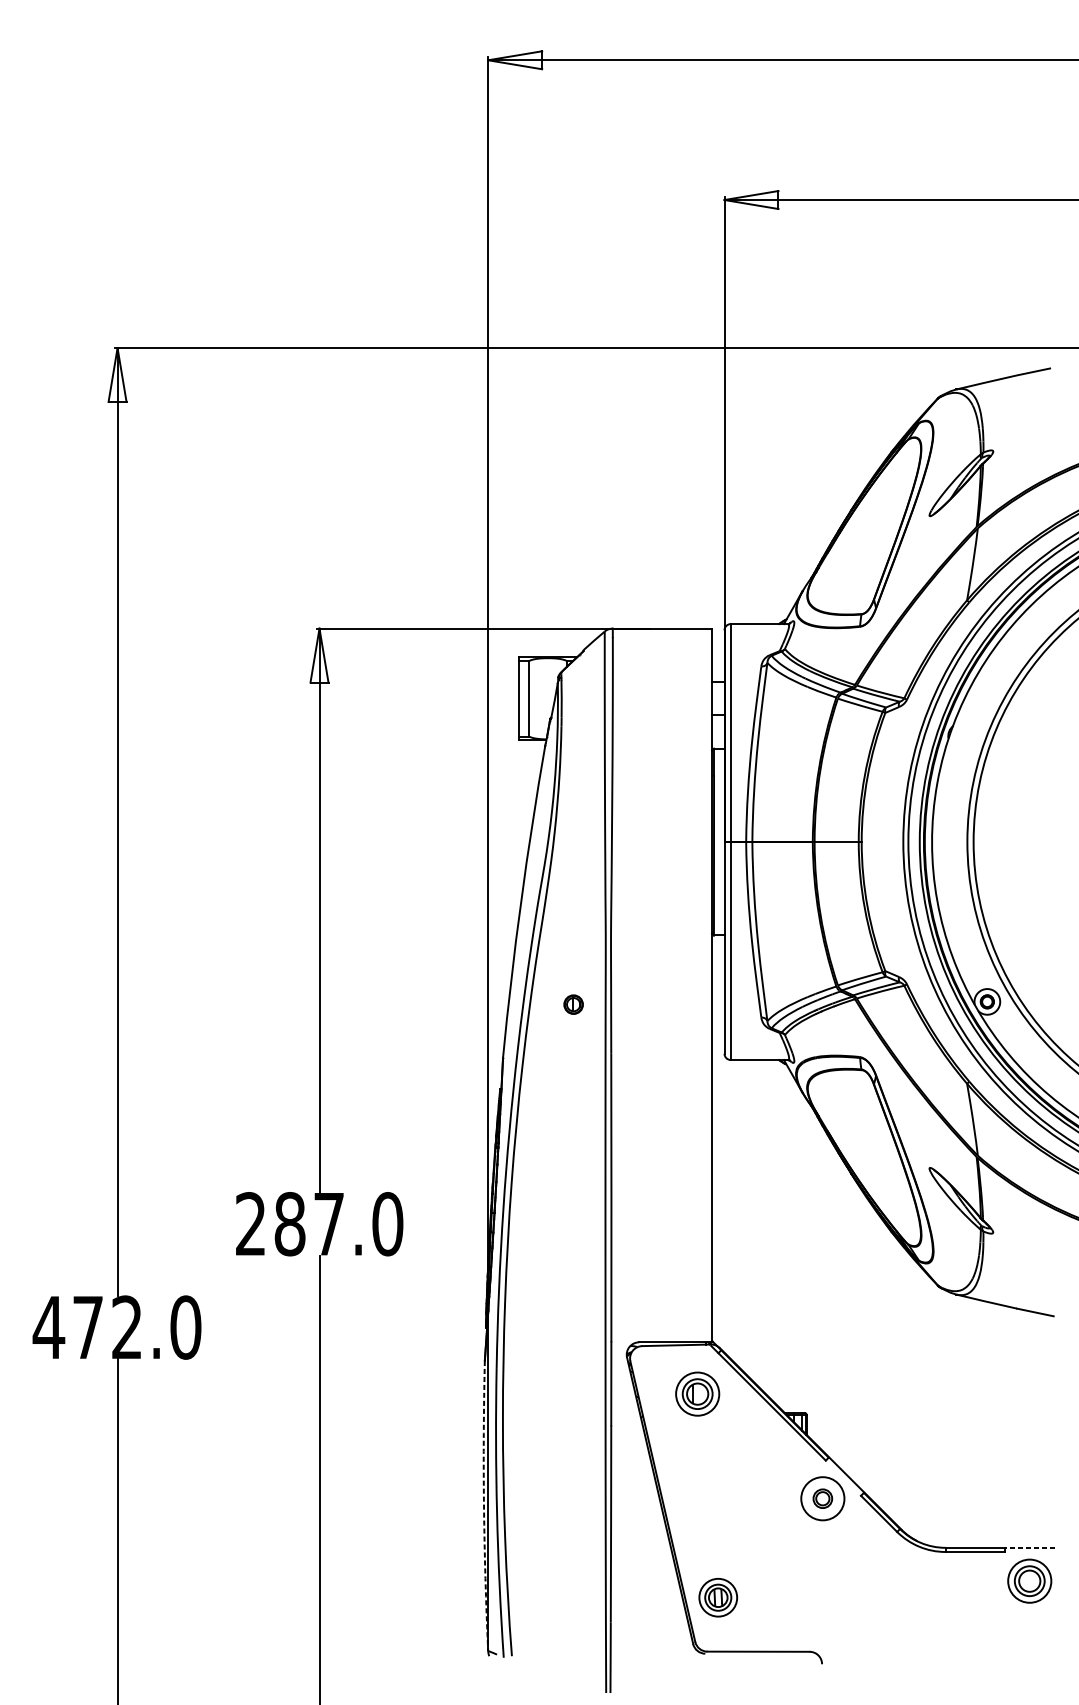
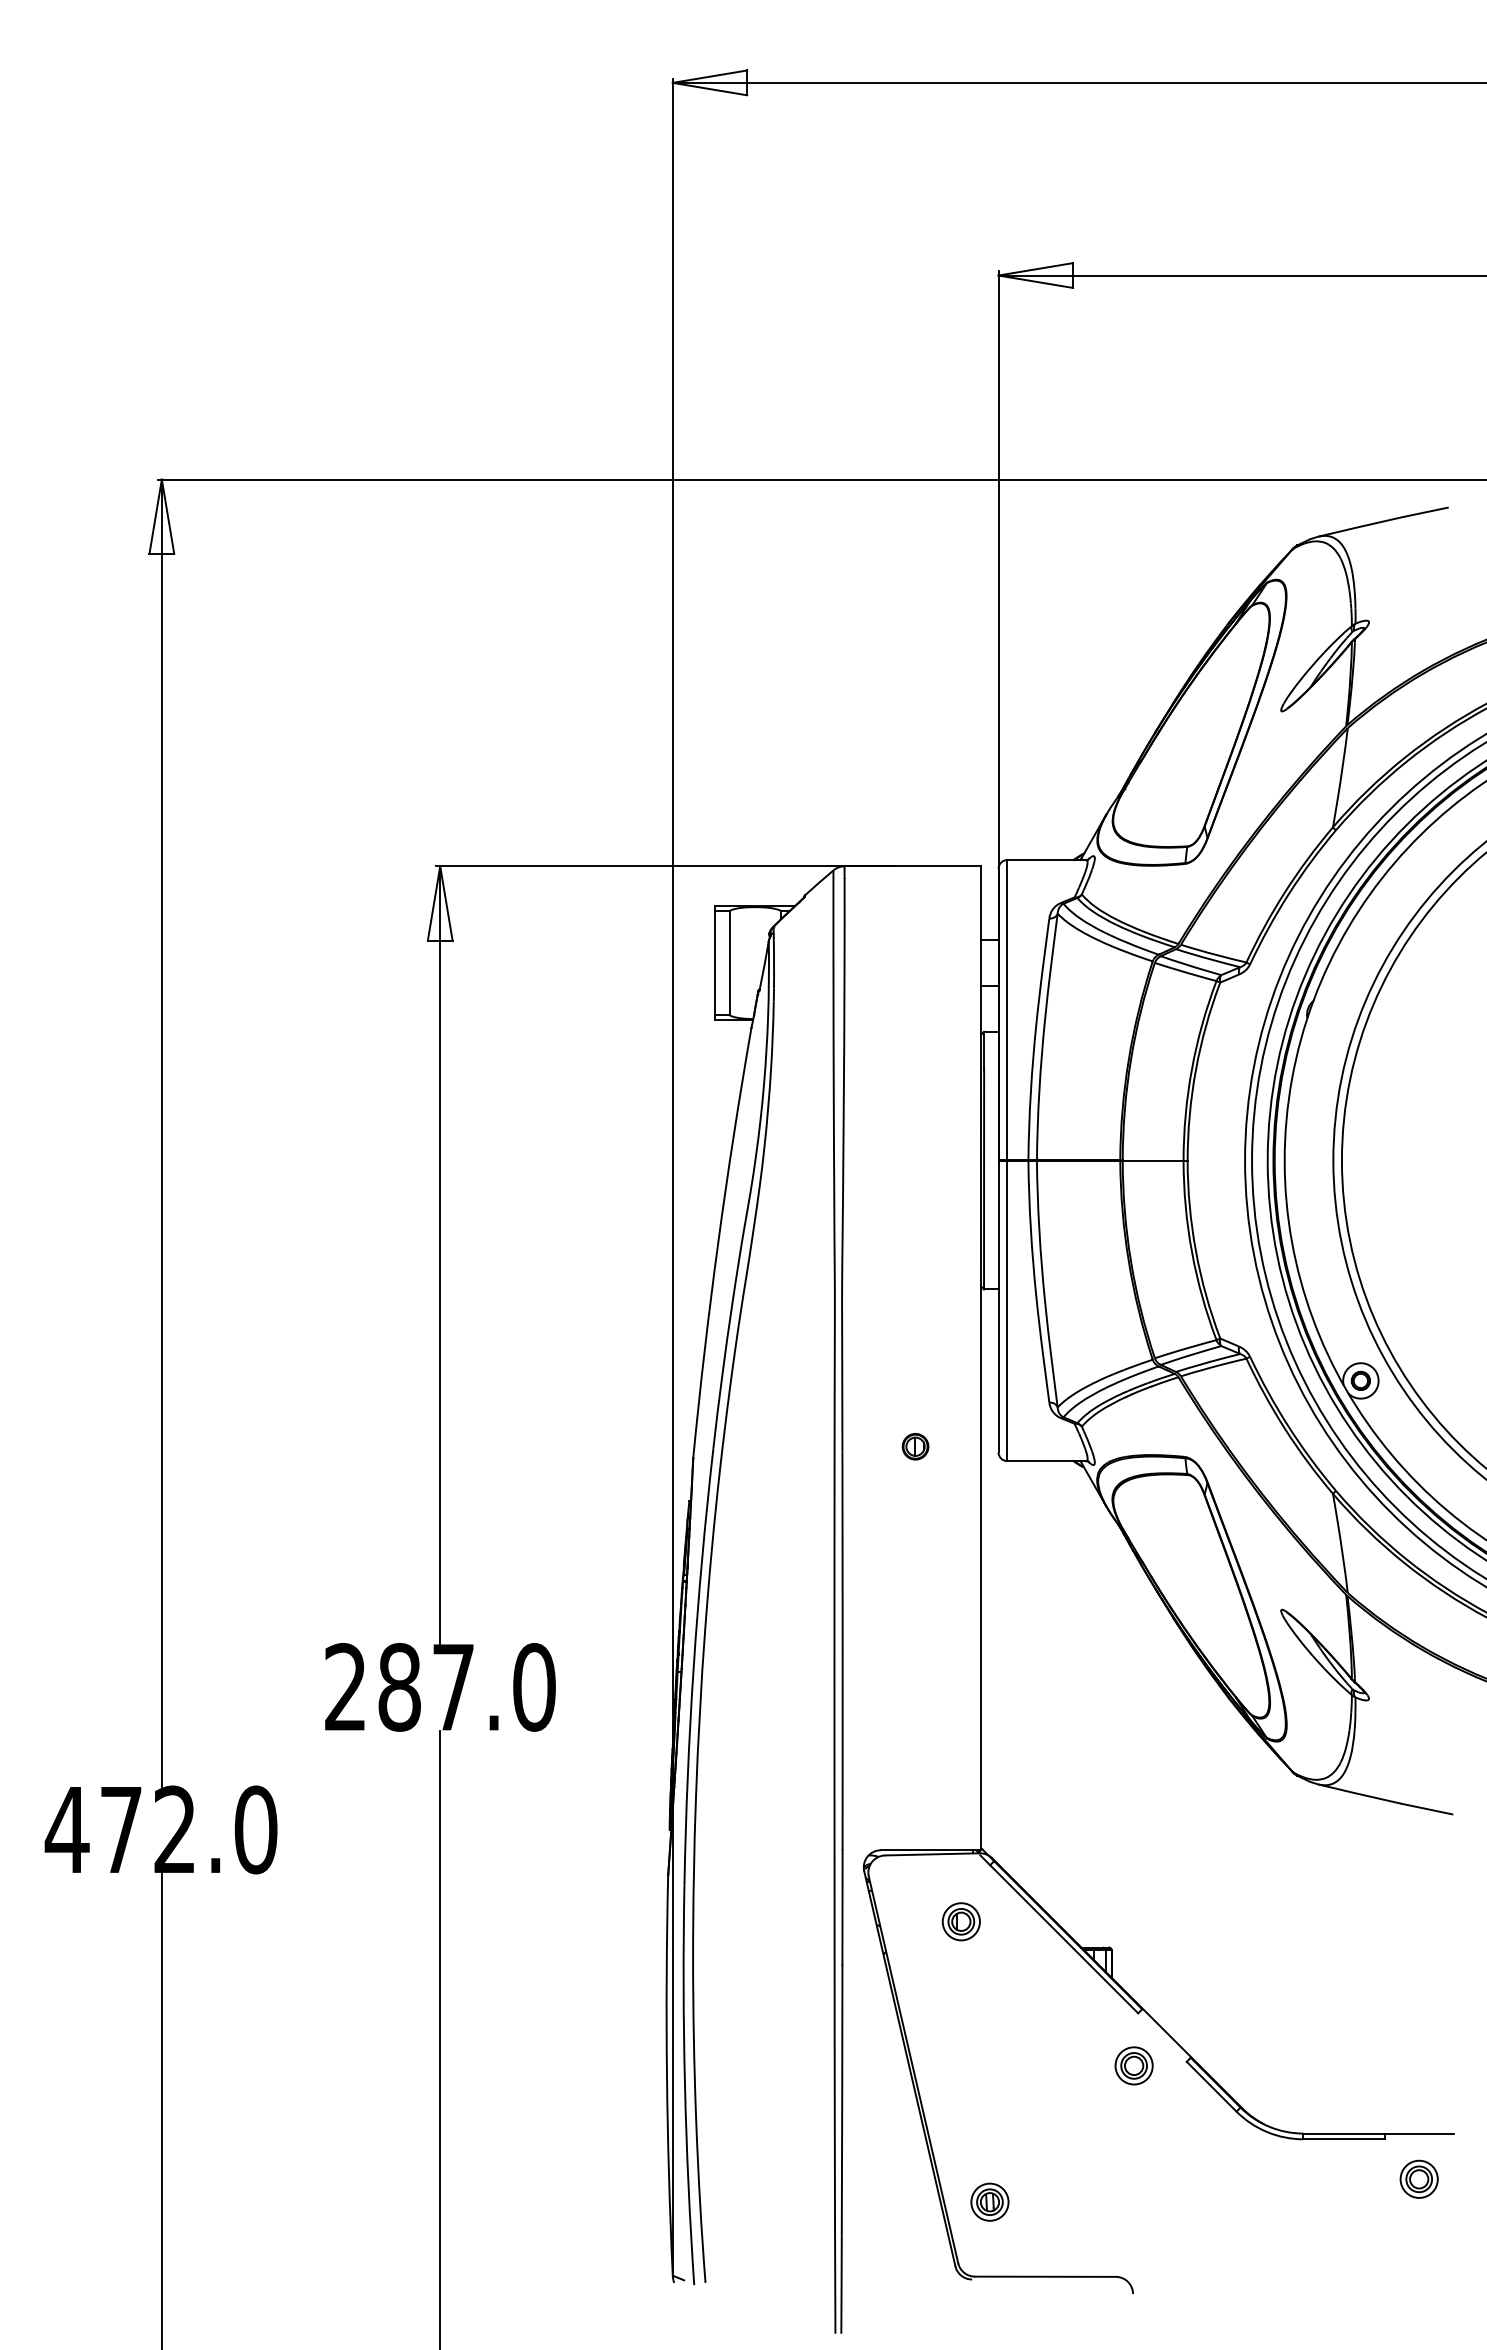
part: (573, 1004) -> (915, 1446), moved
part: (696, 1394) -> (960, 1921), size x0.62
circle: (822, 1498) -> (1133, 2065), size x0.62
arc: (483, 1505) -> (666, 2075), dashed -> solid
line: (1029, 1547) -> (1418, 2133), dashed -> solid
part: (1029, 1580) -> (1418, 2178), size x0.62
part: (717, 1597) -> (989, 2201), size x0.71

